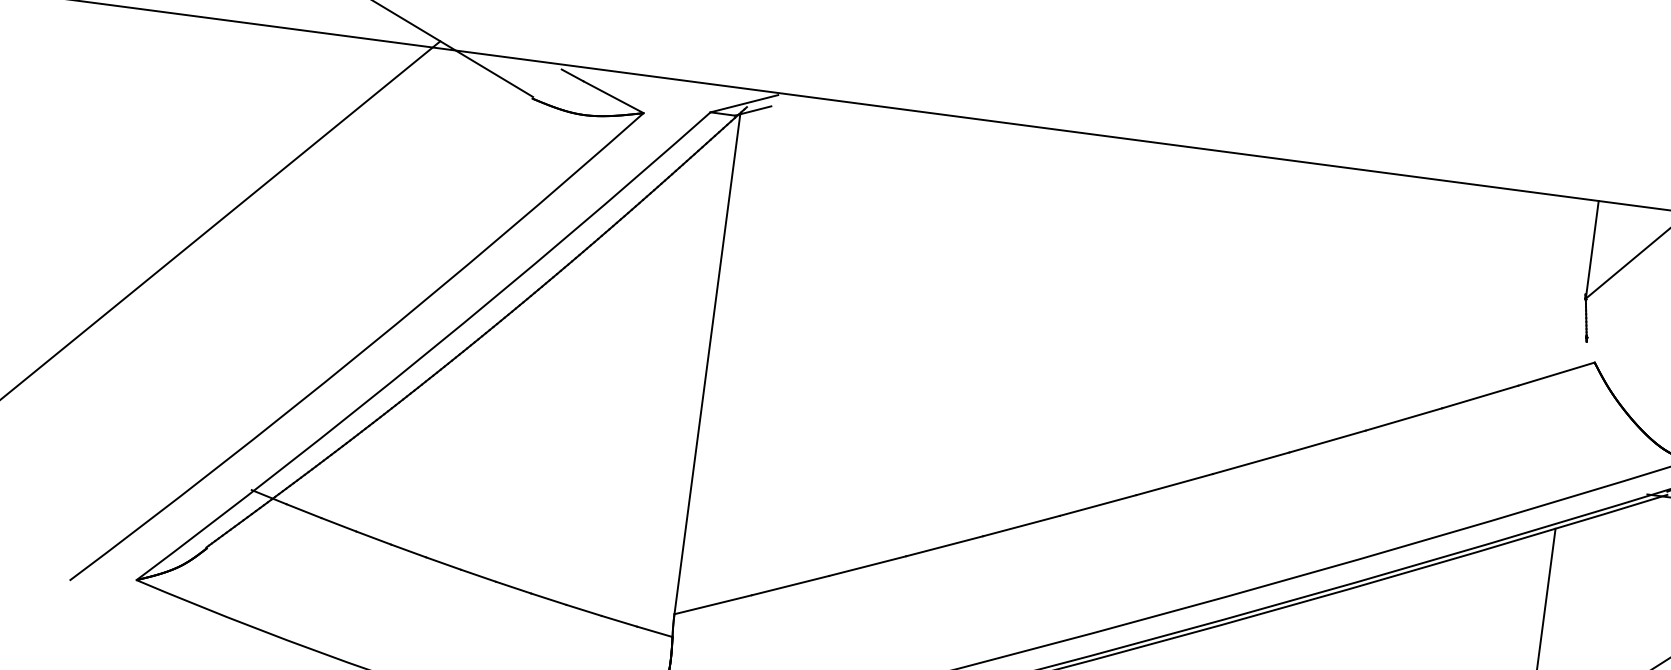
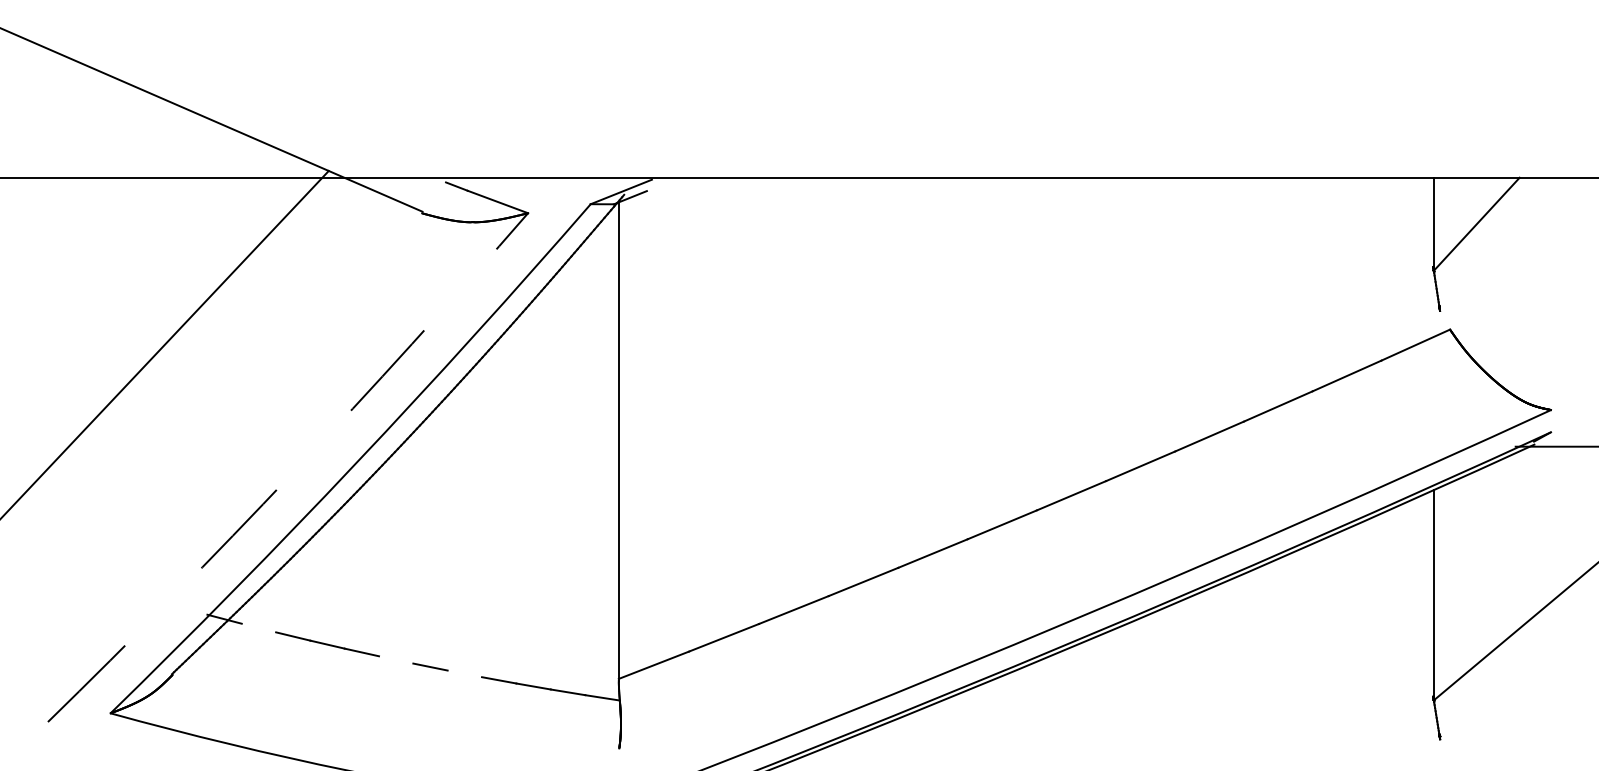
arc: (361, 352) -> (293, 472), solid -> dashed
line: (303, 510) -> (258, 627), removed
line: (443, 563) -> (396, 659), removed
line: (513, 587) -> (464, 673), removed

